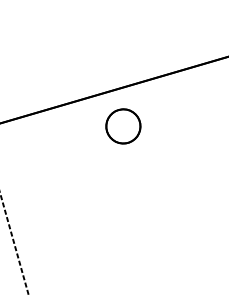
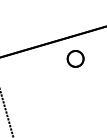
part: (123, 125) -> (75, 58), moved

